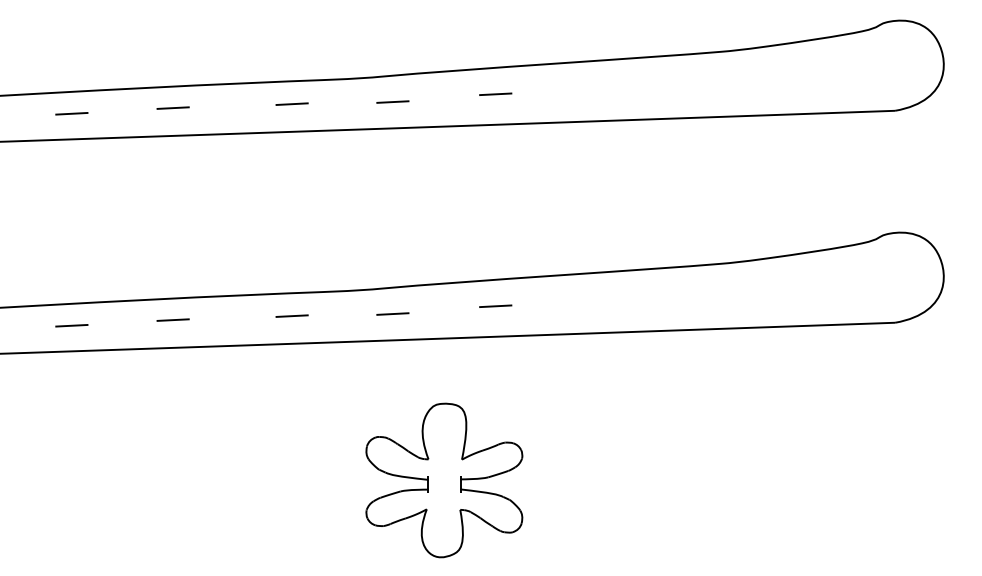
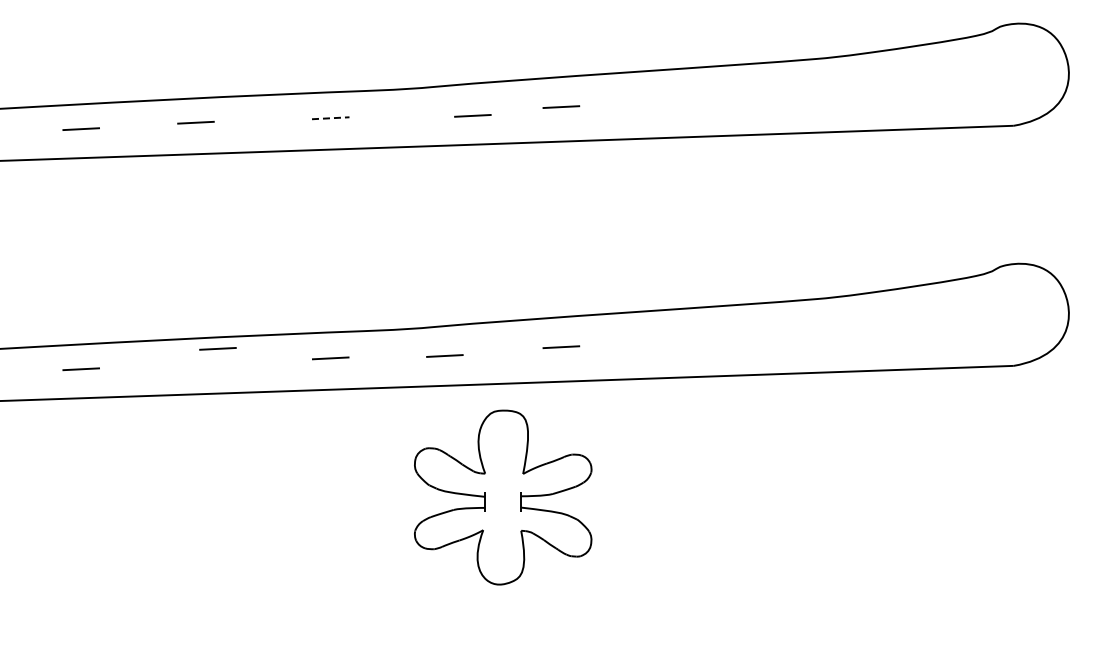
line: (392, 101) -> (472, 115), moved
line: (291, 104) -> (330, 118), solid -> dashed
line: (172, 319) -> (217, 348), moved
part: (444, 480) -> (503, 497), moved

